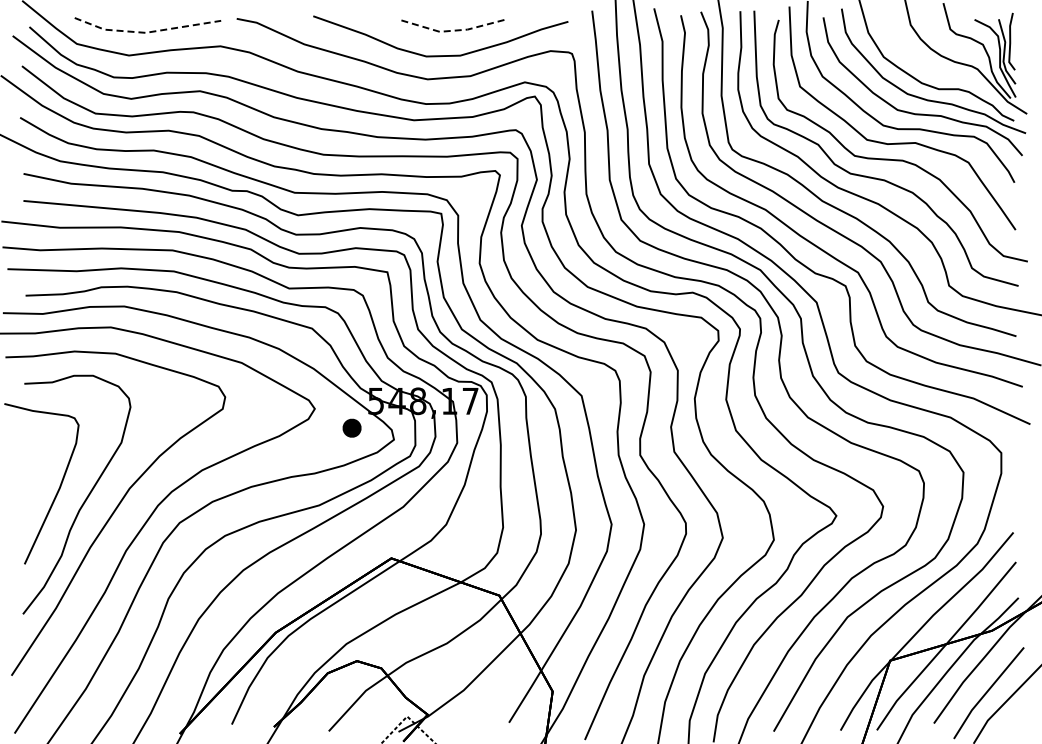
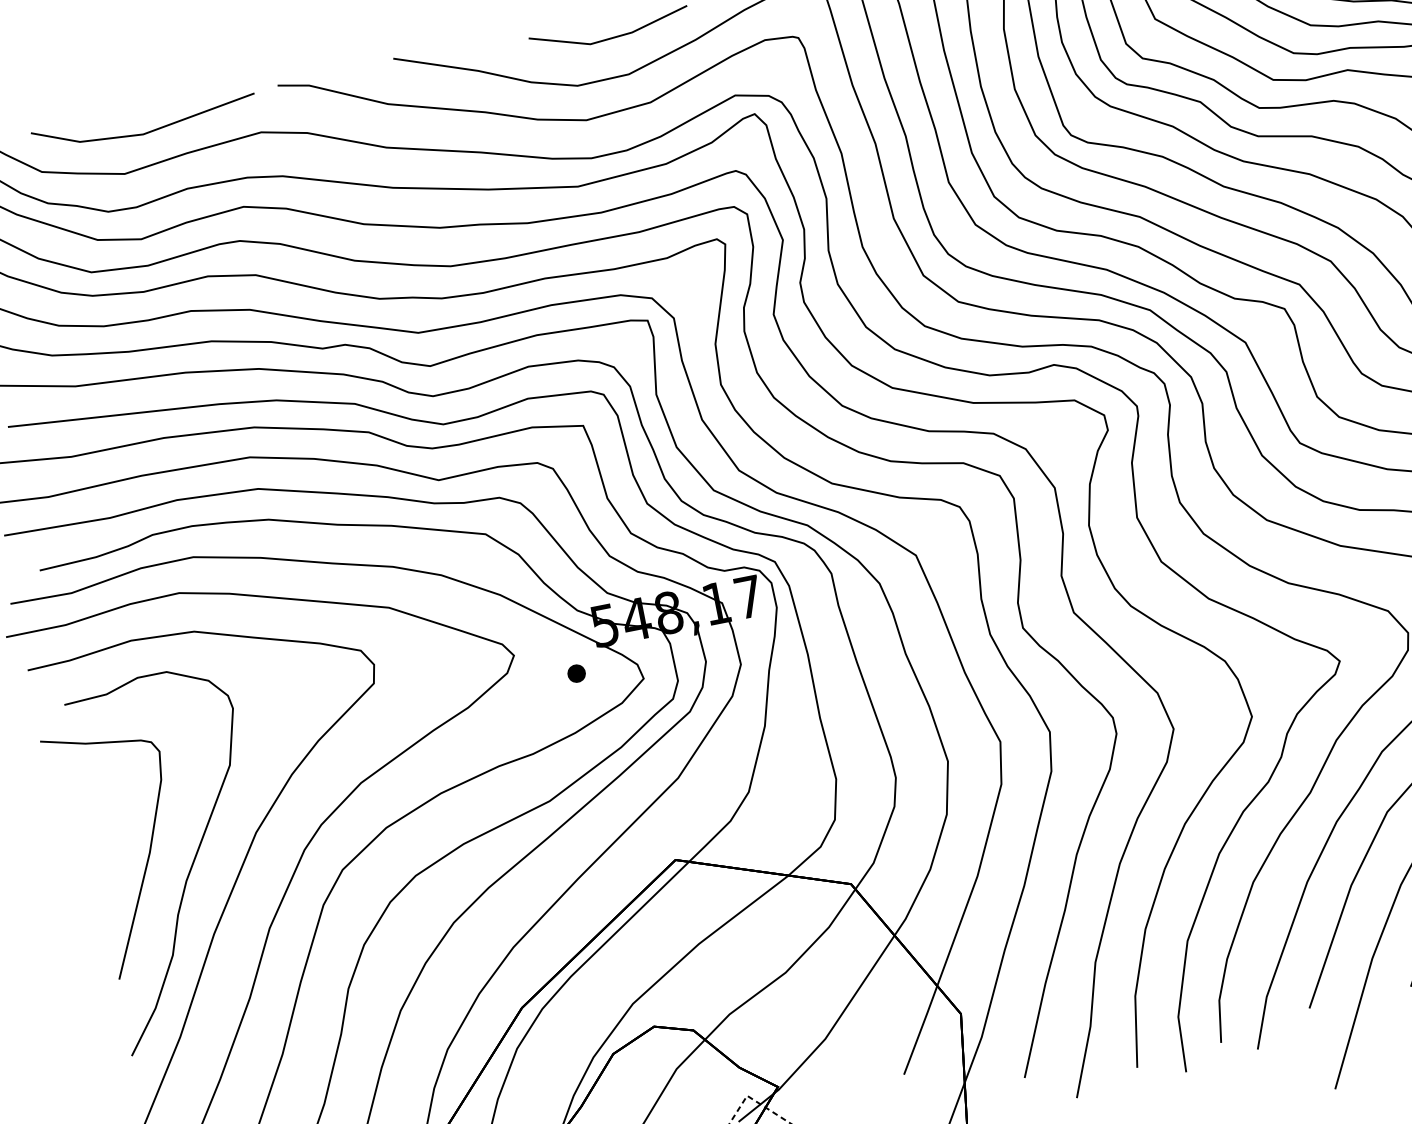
line: (453, 30) -> (610, 38), dashed -> solid
line: (145, 32) -> (142, 133), dashed -> solid
part: (352, 427) -> (576, 672), size x0.62

